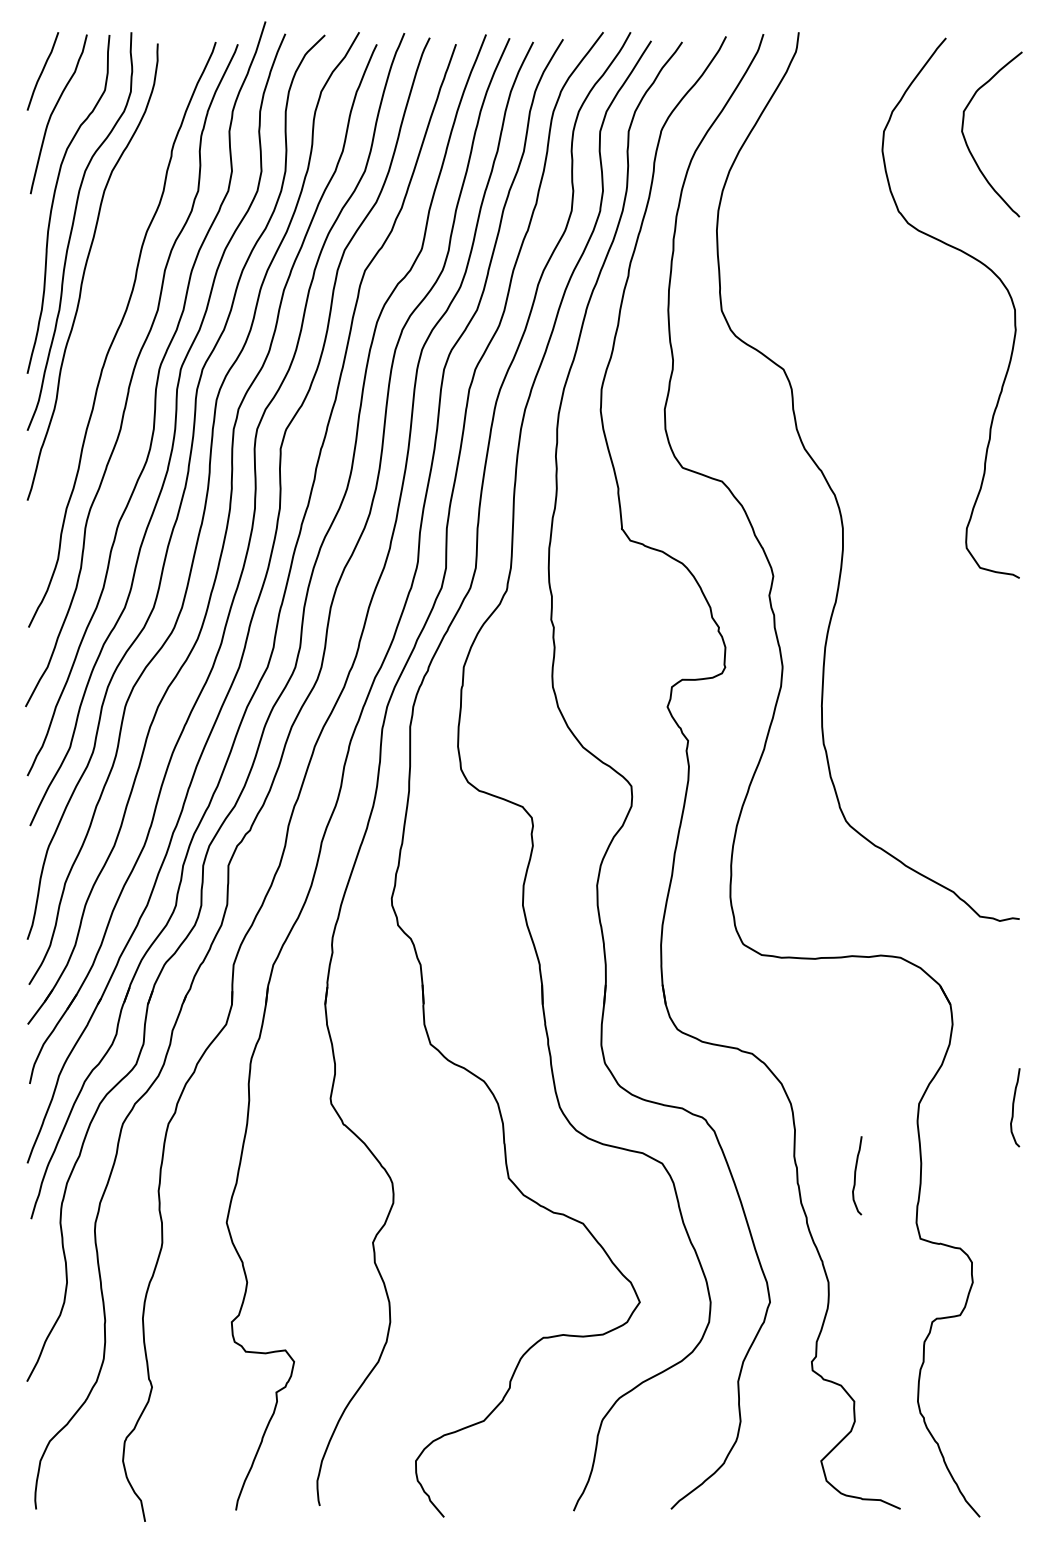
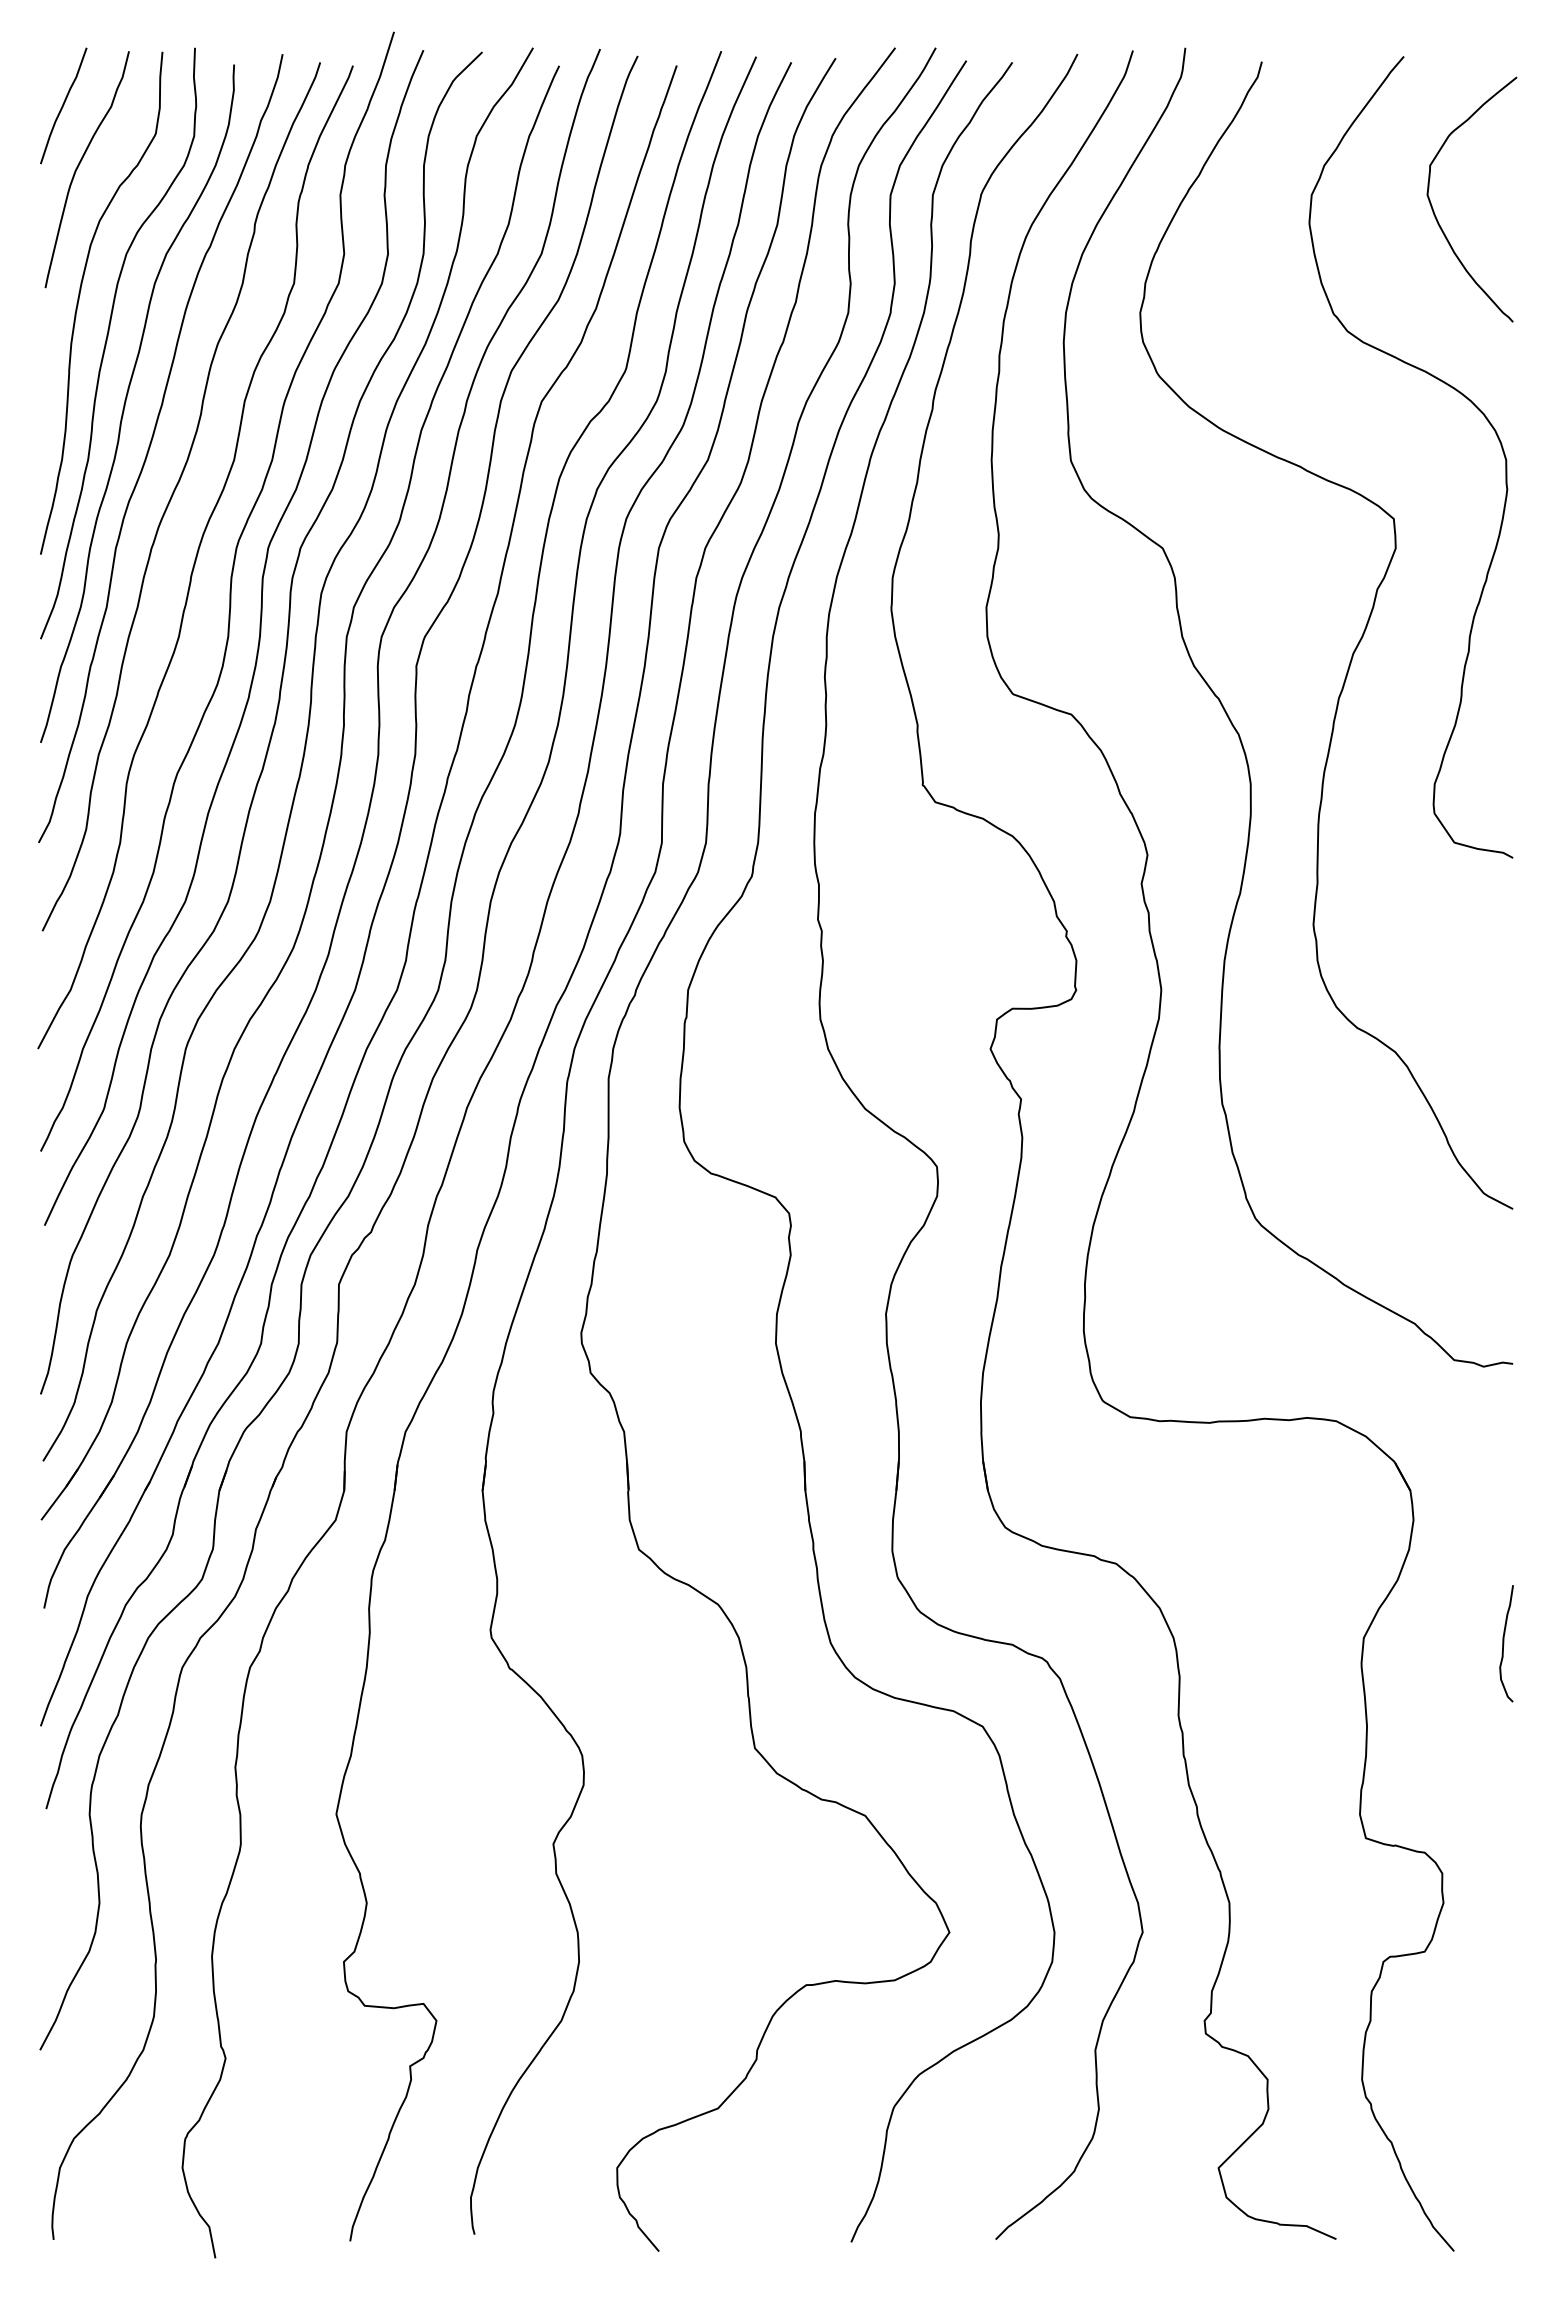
curve: (102, 299) -> (152, 444), added
curve: (912, 437) -> (1354, 649), added
curve: (855, 1175) -> (1269, 1744), removed

